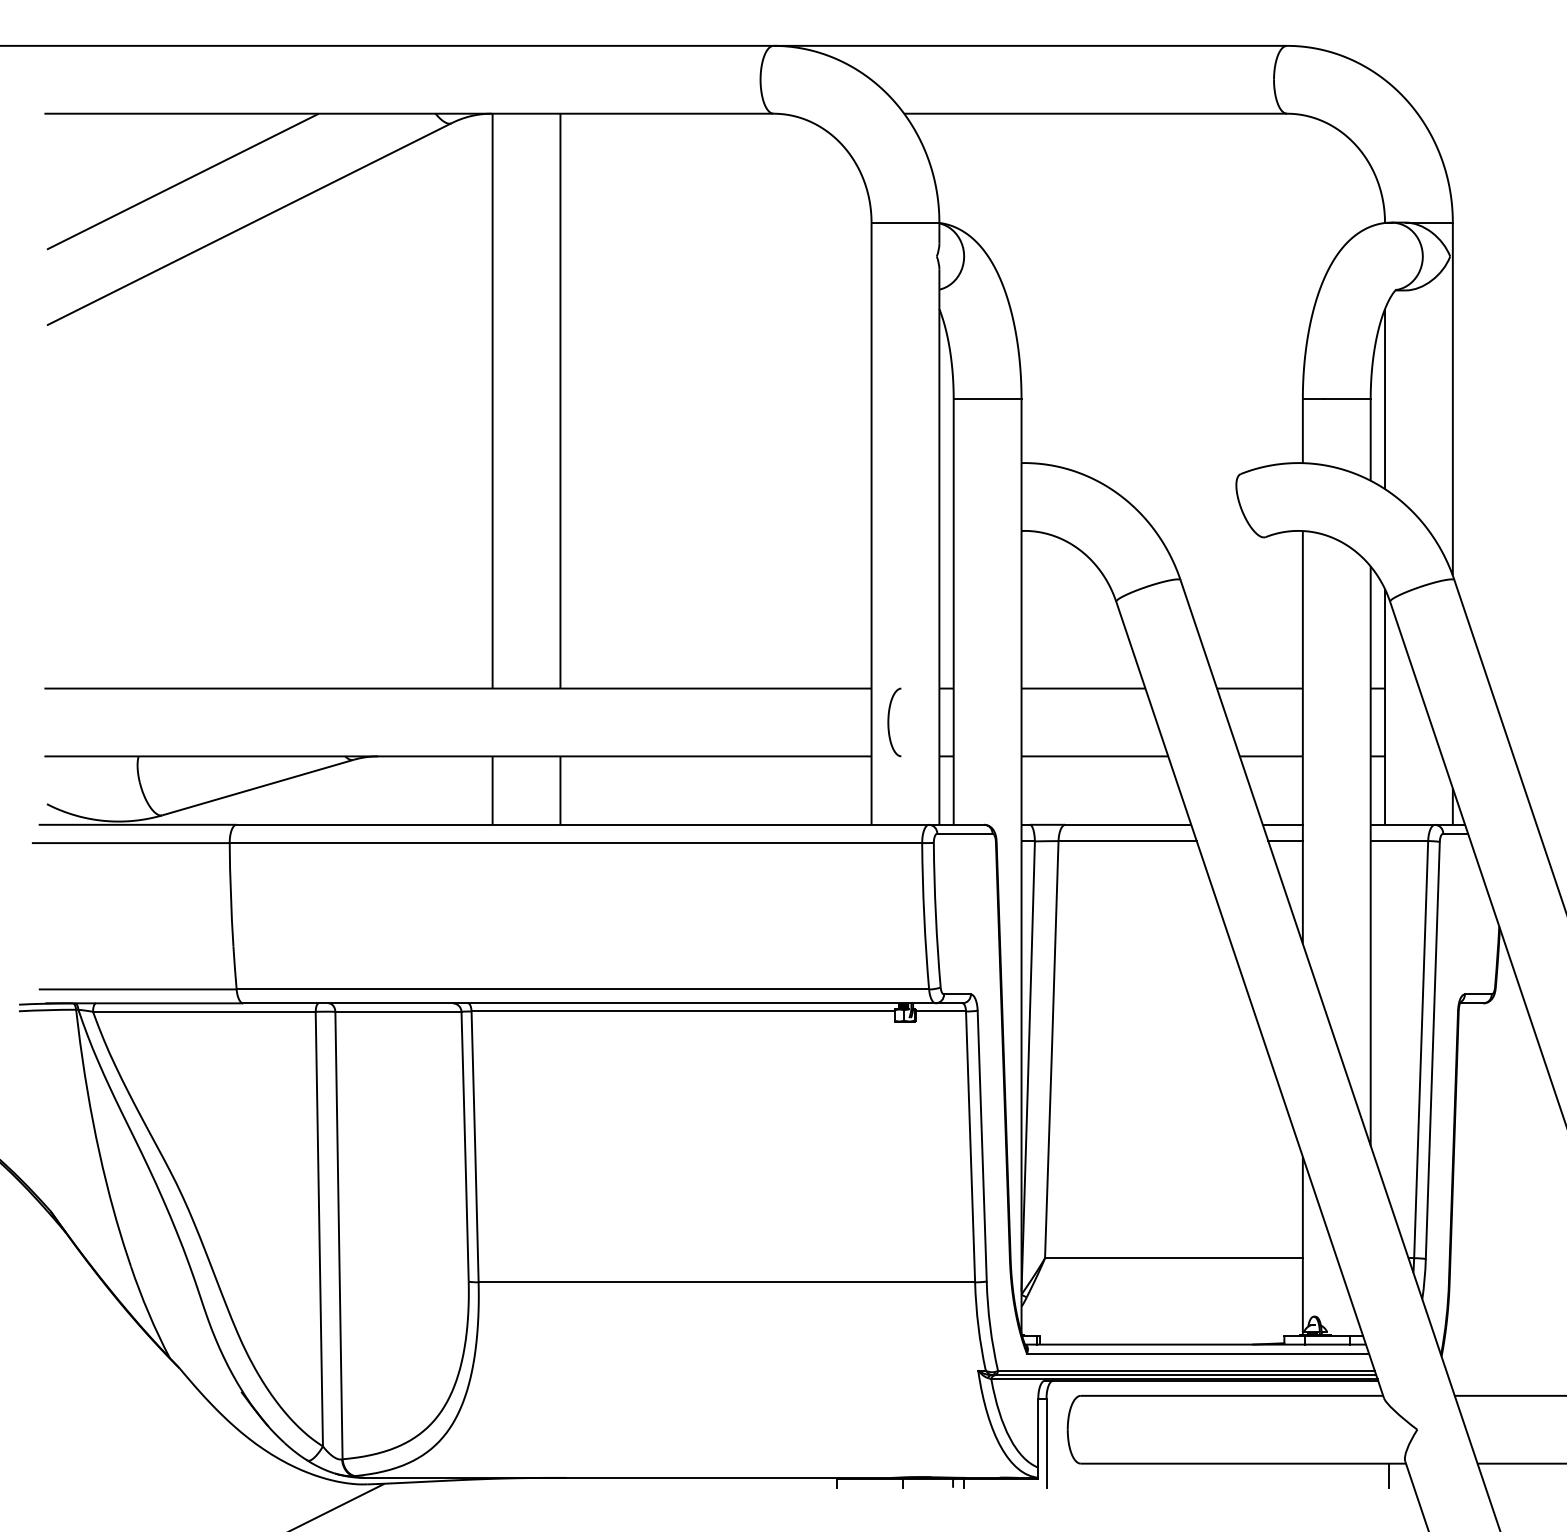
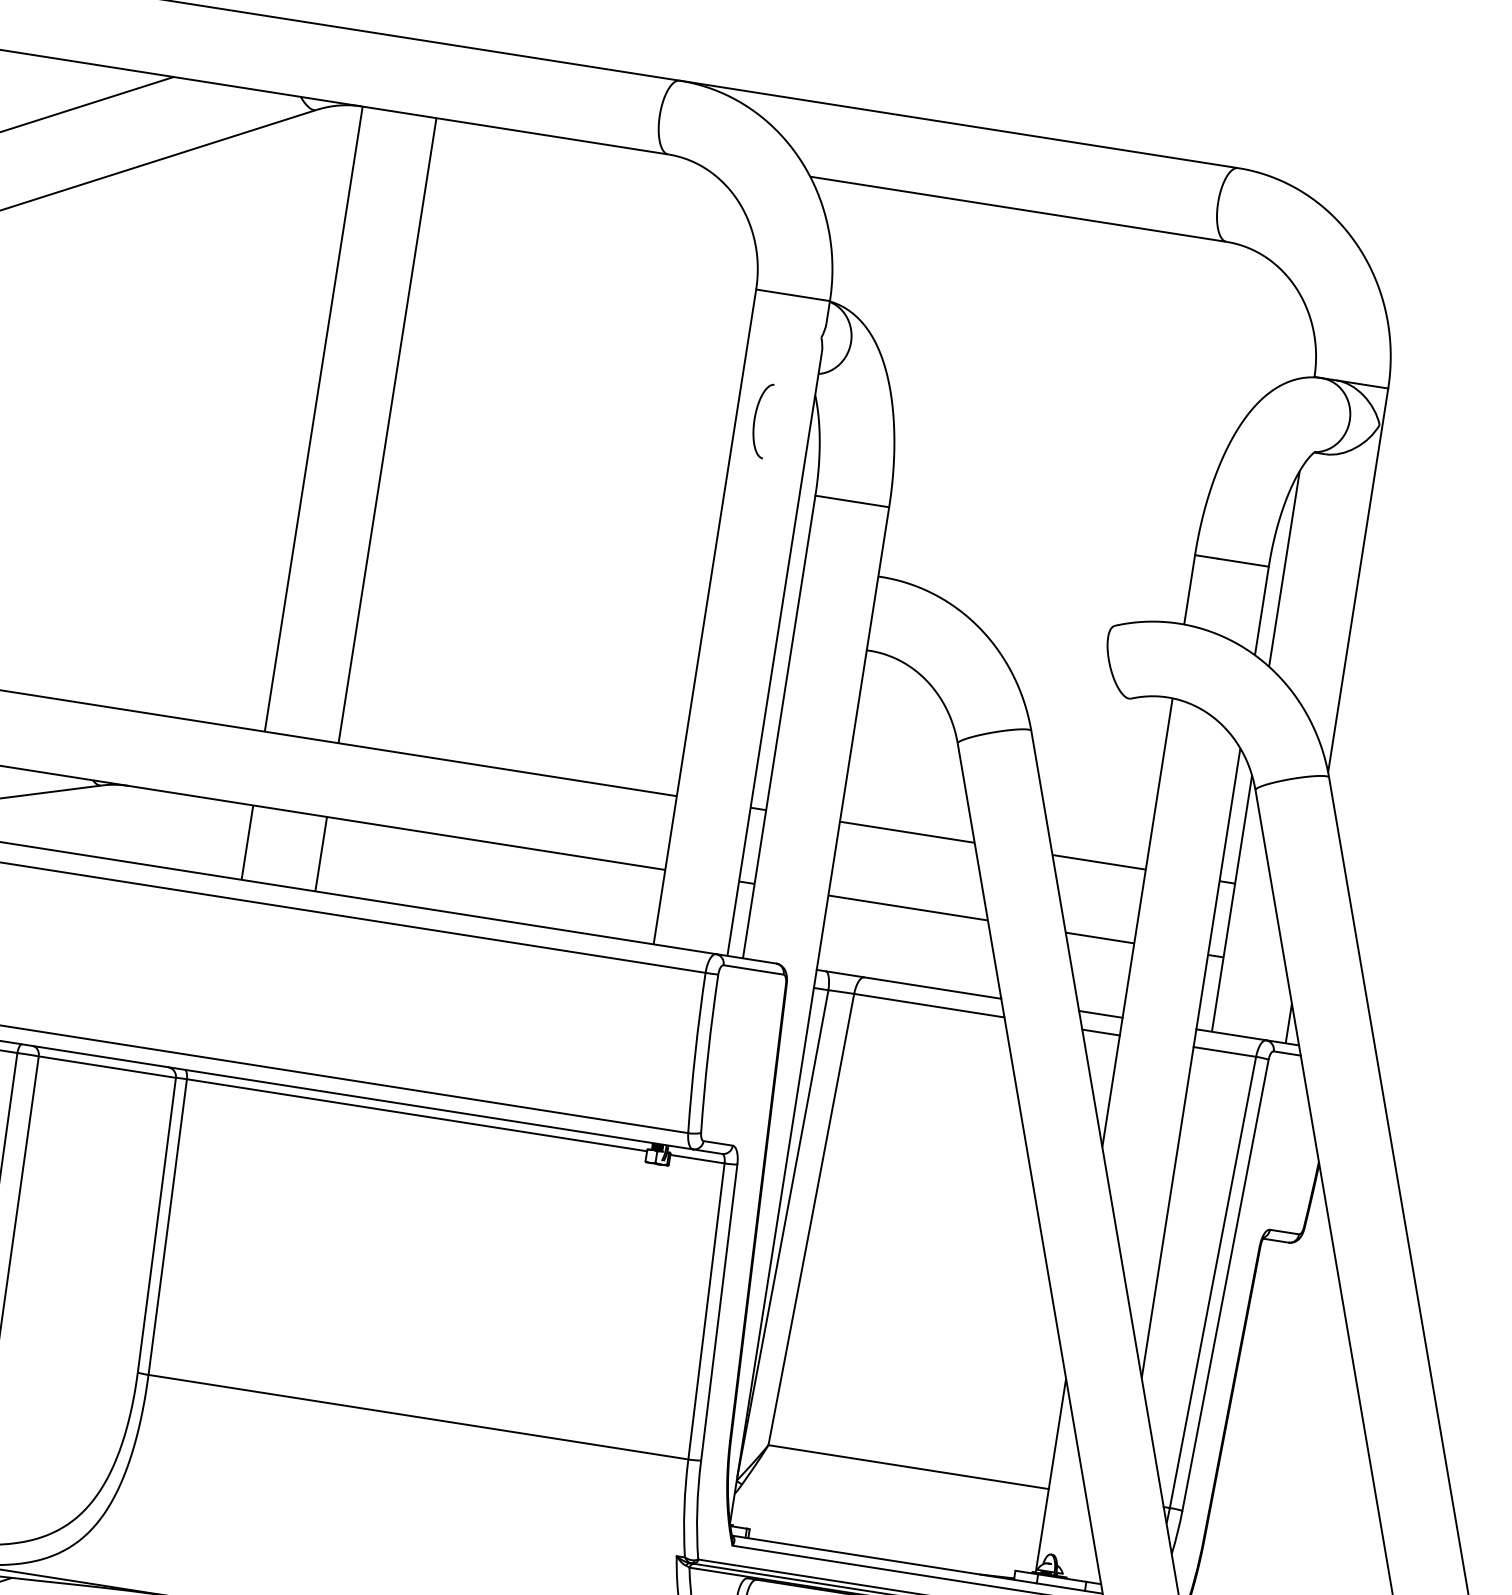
curve: (889, 722) -> (755, 419), moved

